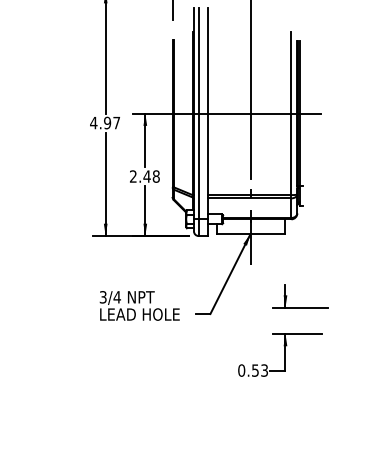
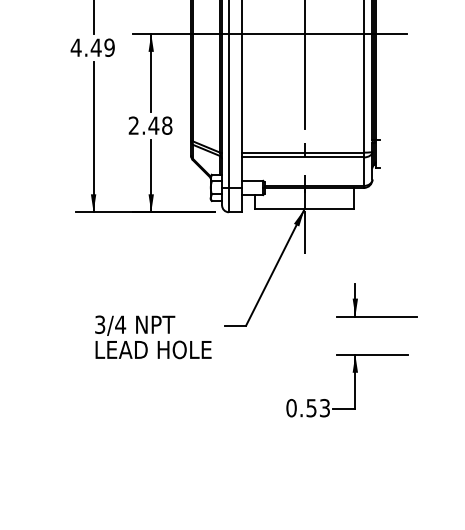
text: (111, 122) -> (102, 46), 4.97 -> 4.49
text: (139, 305) -> (152, 336), moved

